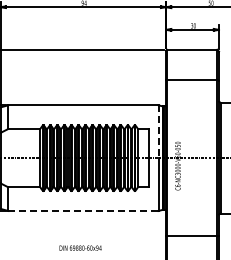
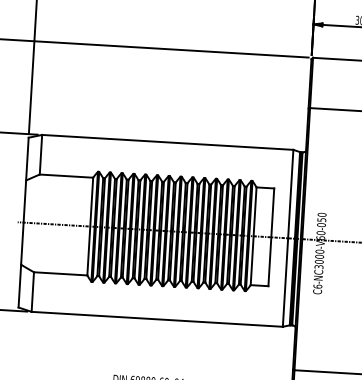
line: (158, 132) -> (290, 195), dashed -> solid
line: (84, 211) -> (158, 320), dashed -> solid

